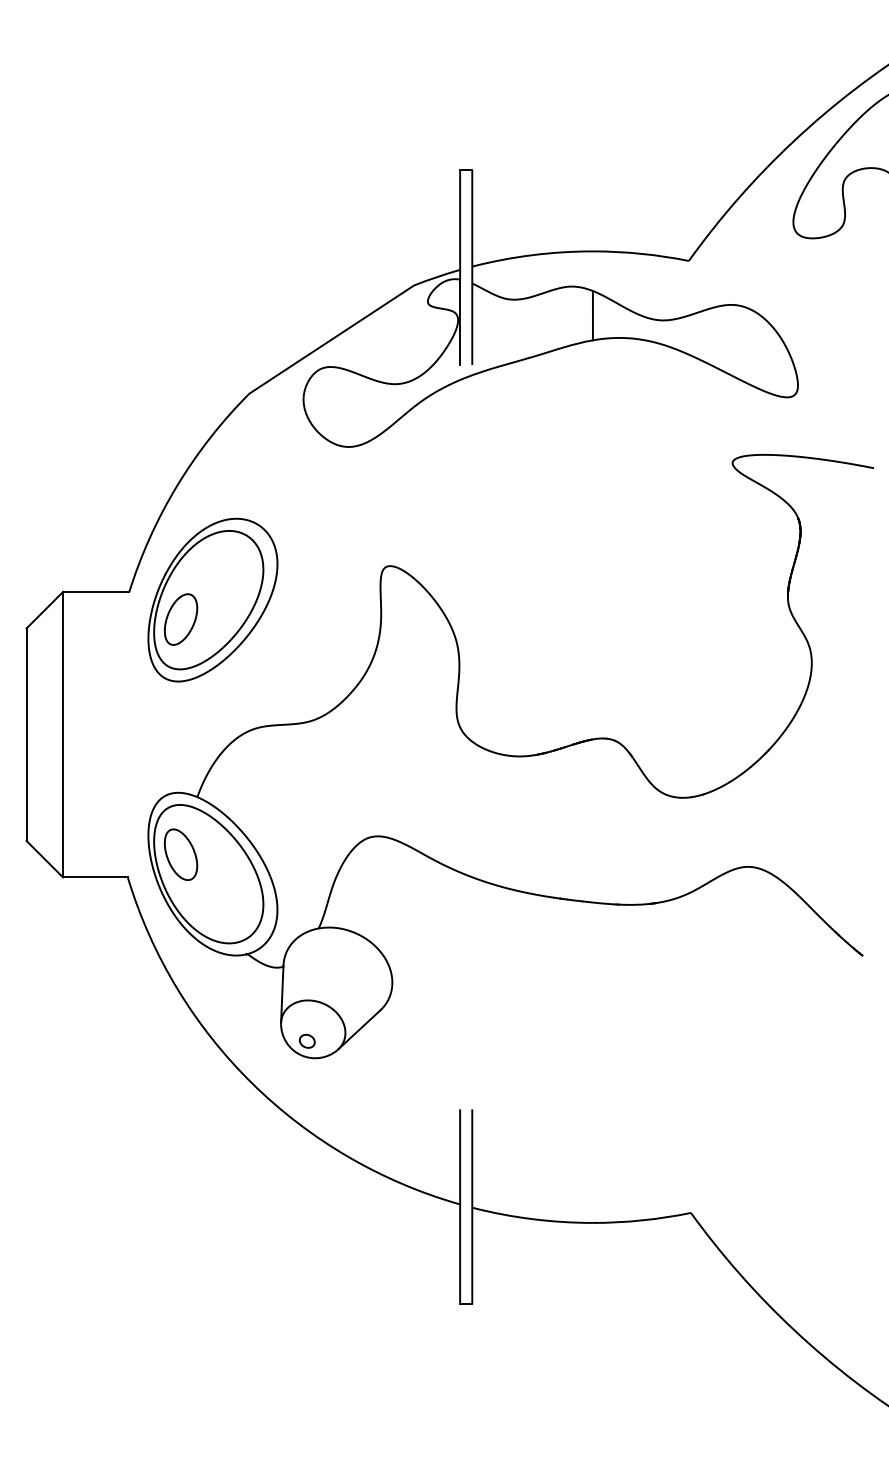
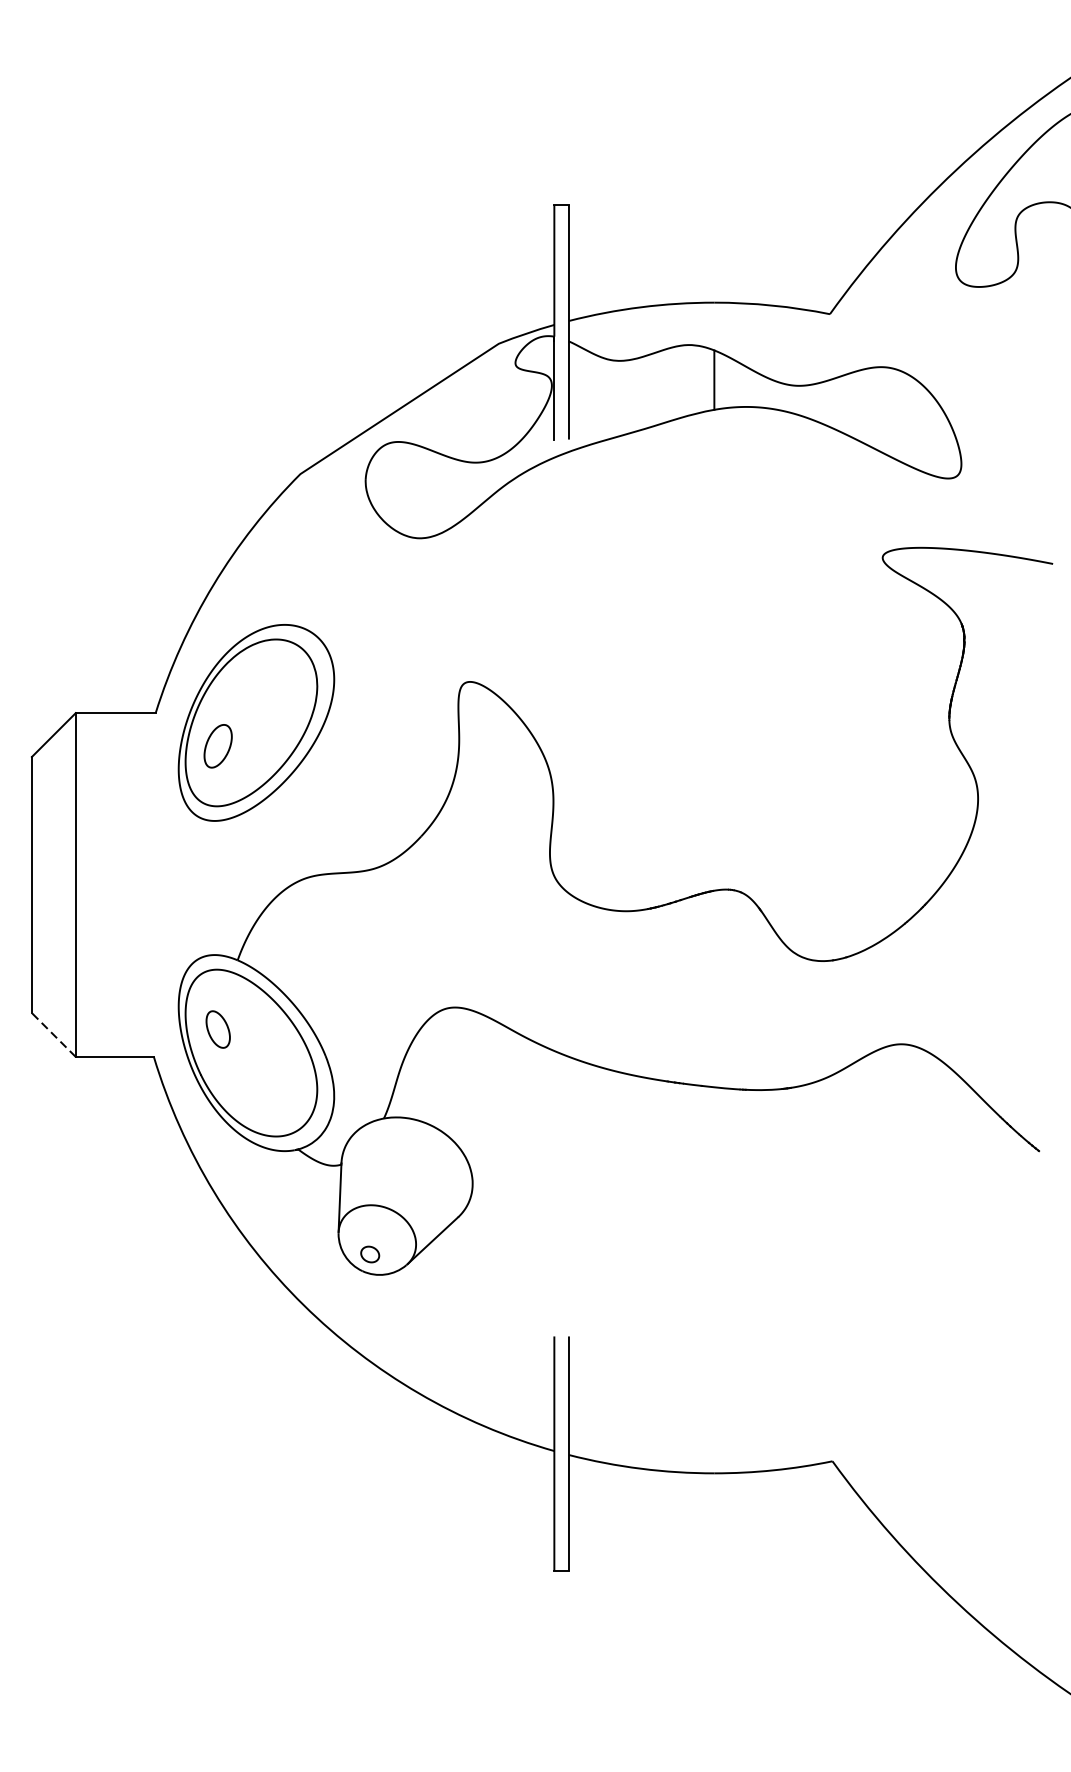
part: (181, 619) -> (218, 746), size x0.7
part: (181, 854) -> (218, 1029), size x0.6
line: (44, 859) -> (53, 1035), solid -> dashed

